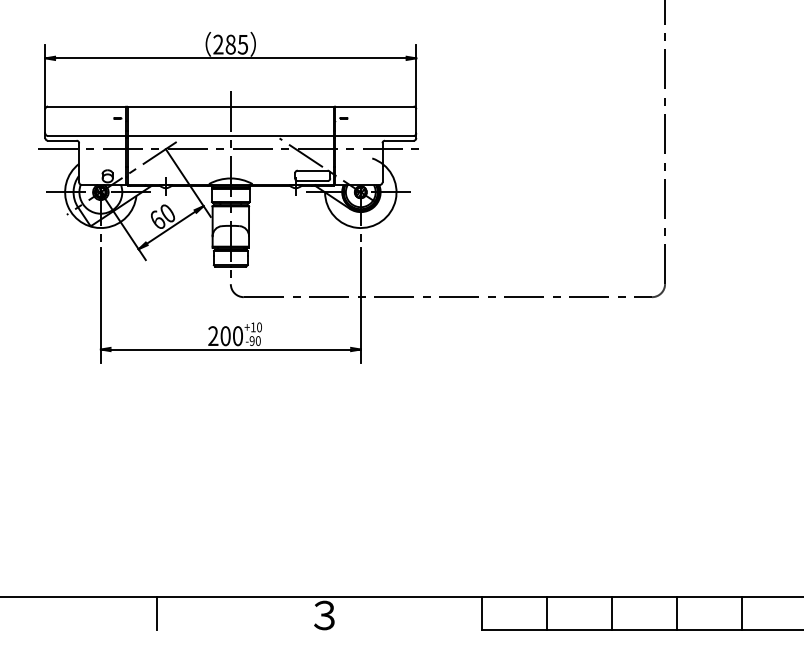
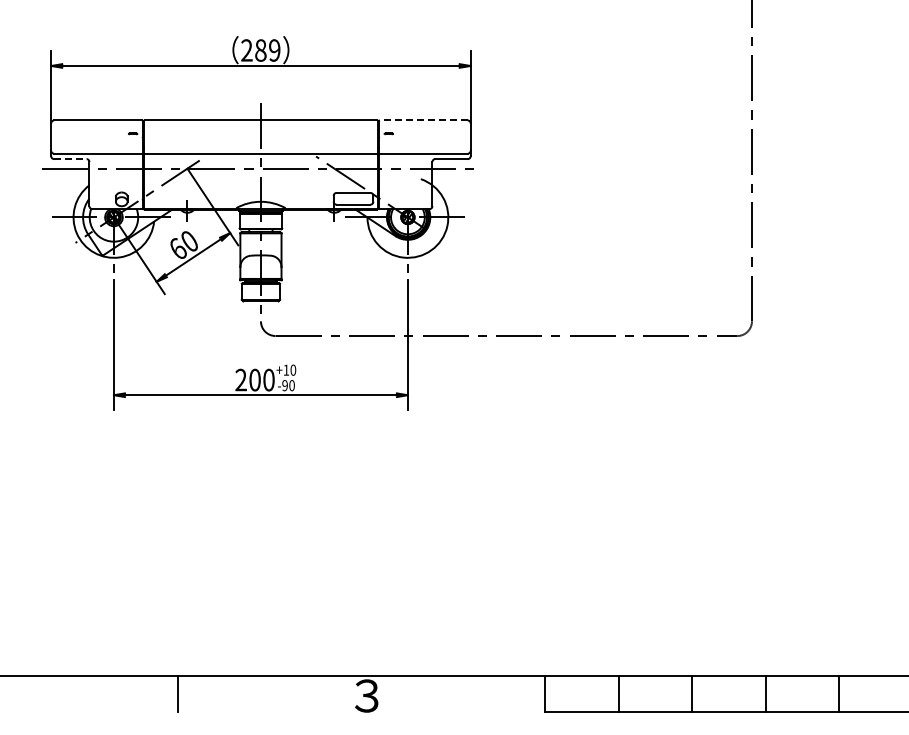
text: (242, 44) -> (274, 50), 285 -> 289
line: (374, 106) -> (423, 120), solid -> dashed
line: (62, 141) -> (70, 159), solid -> dashed

